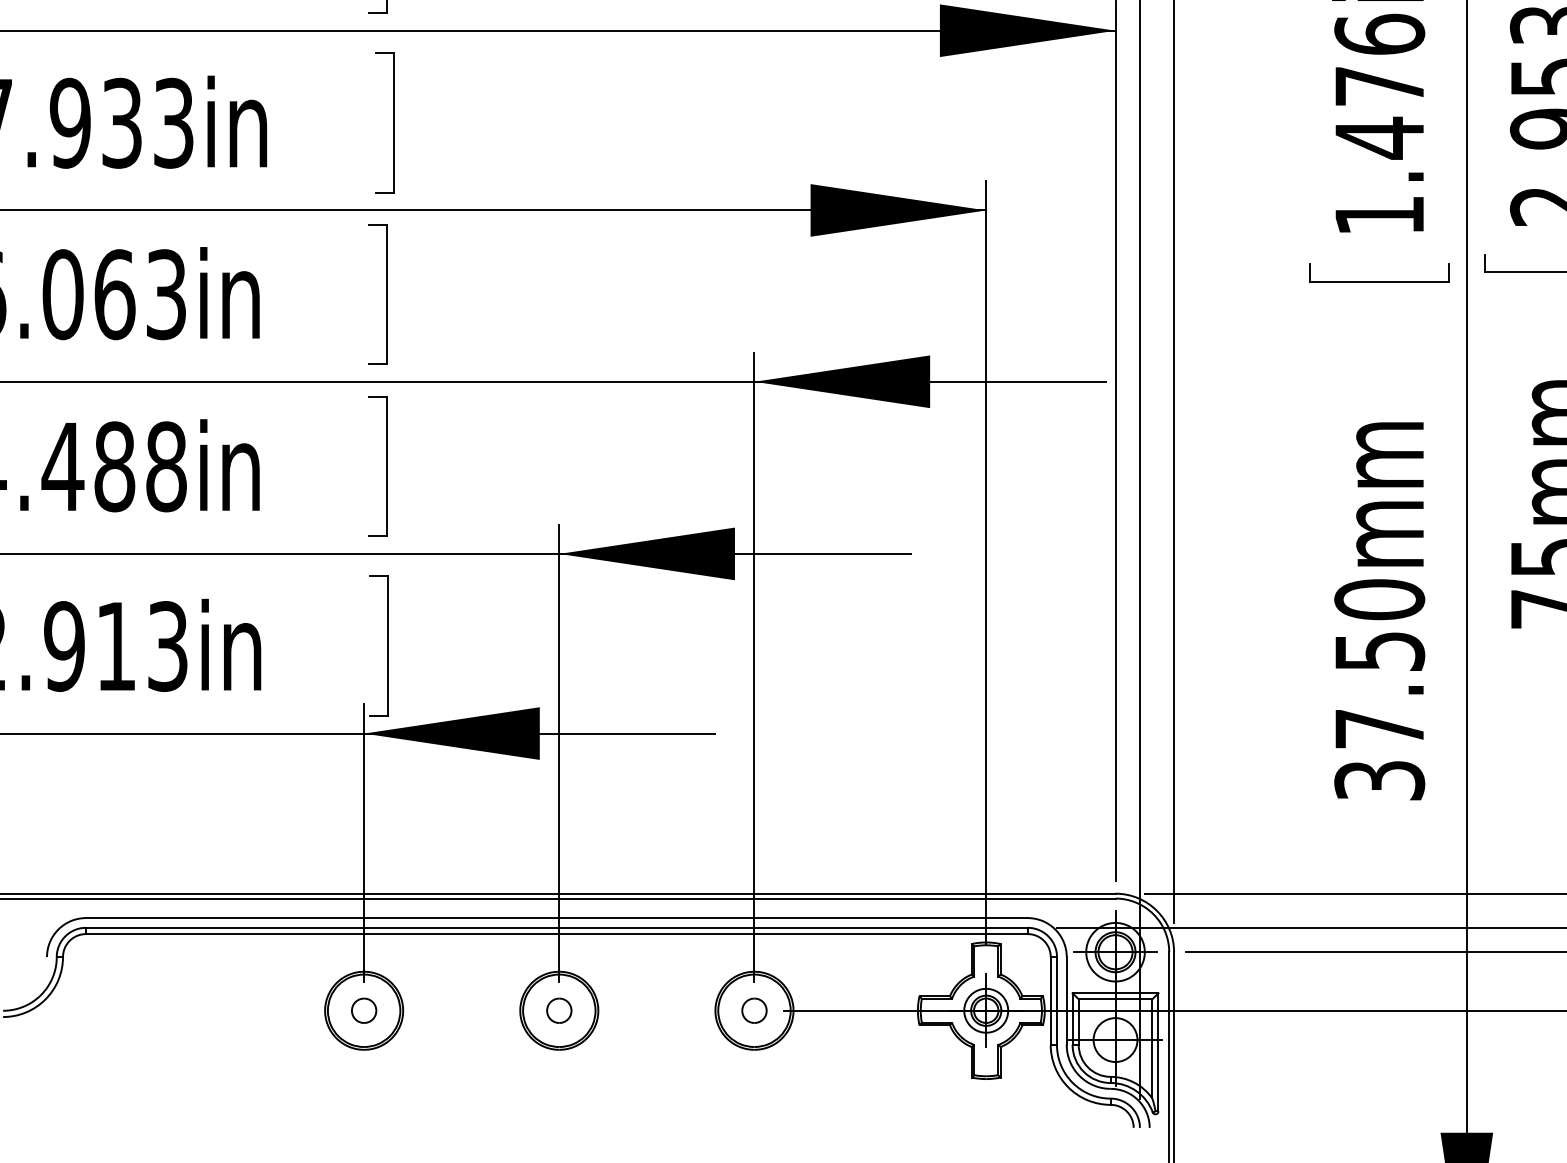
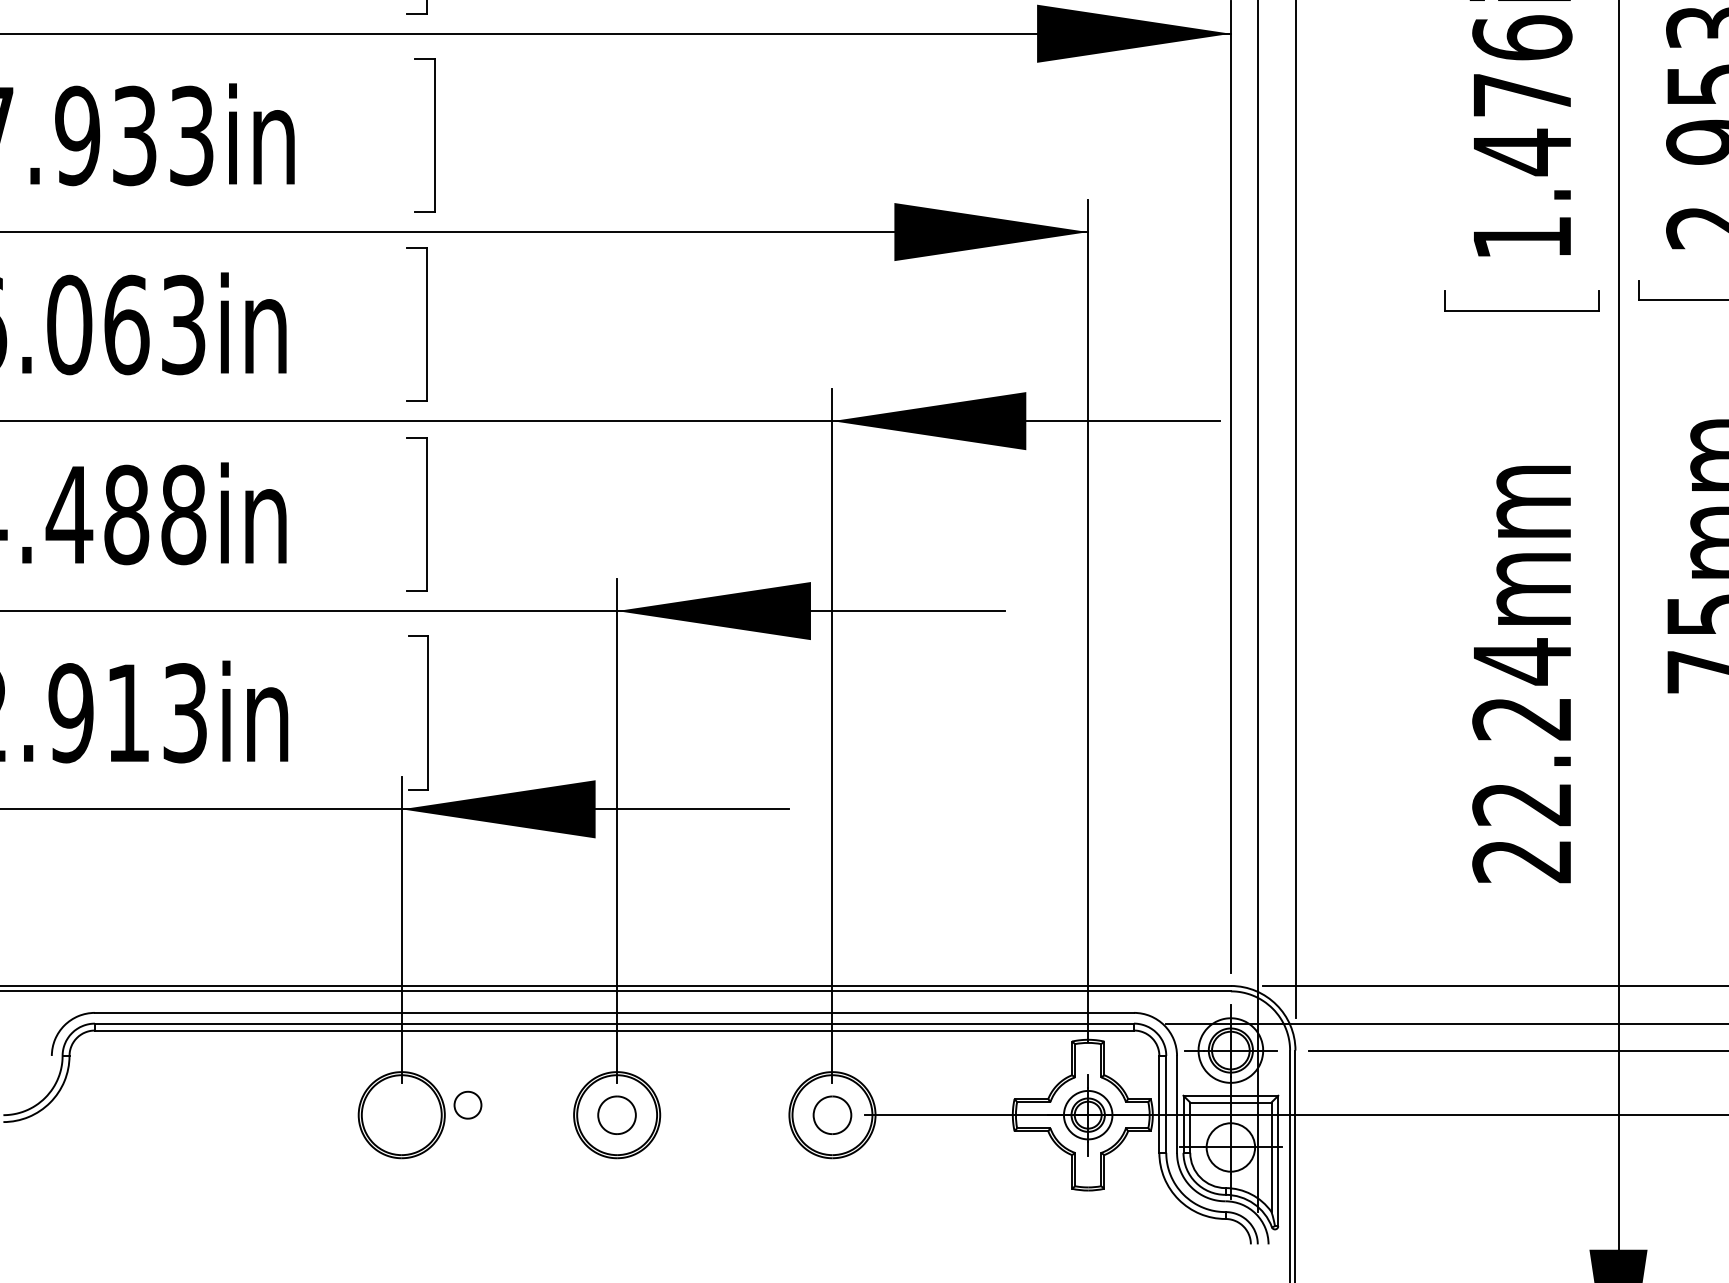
text: (1379, 689) -> (1522, 760), 37.50mm -> 22.24mm
part: (364, 1010) -> (468, 1104), moved
part: (559, 1010) -> (617, 1114), size x1.4
part: (754, 1010) -> (832, 1114), size x1.4

